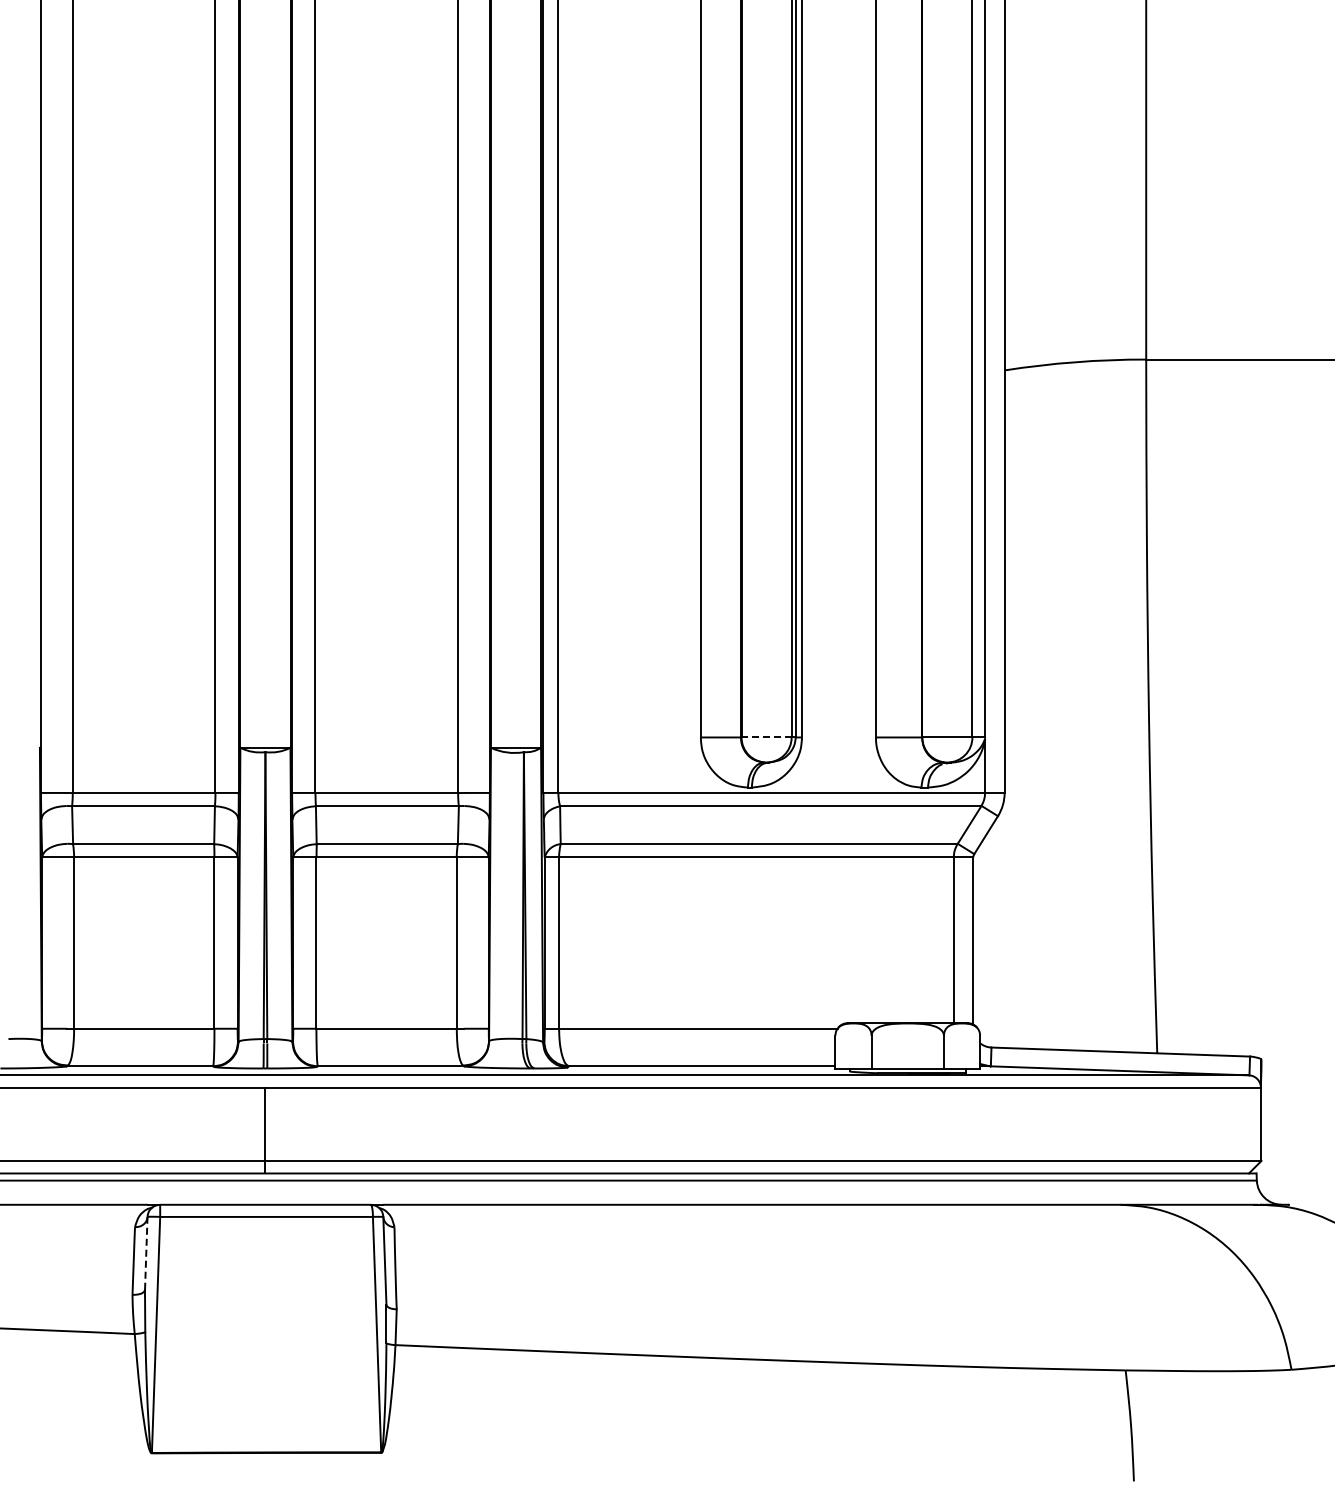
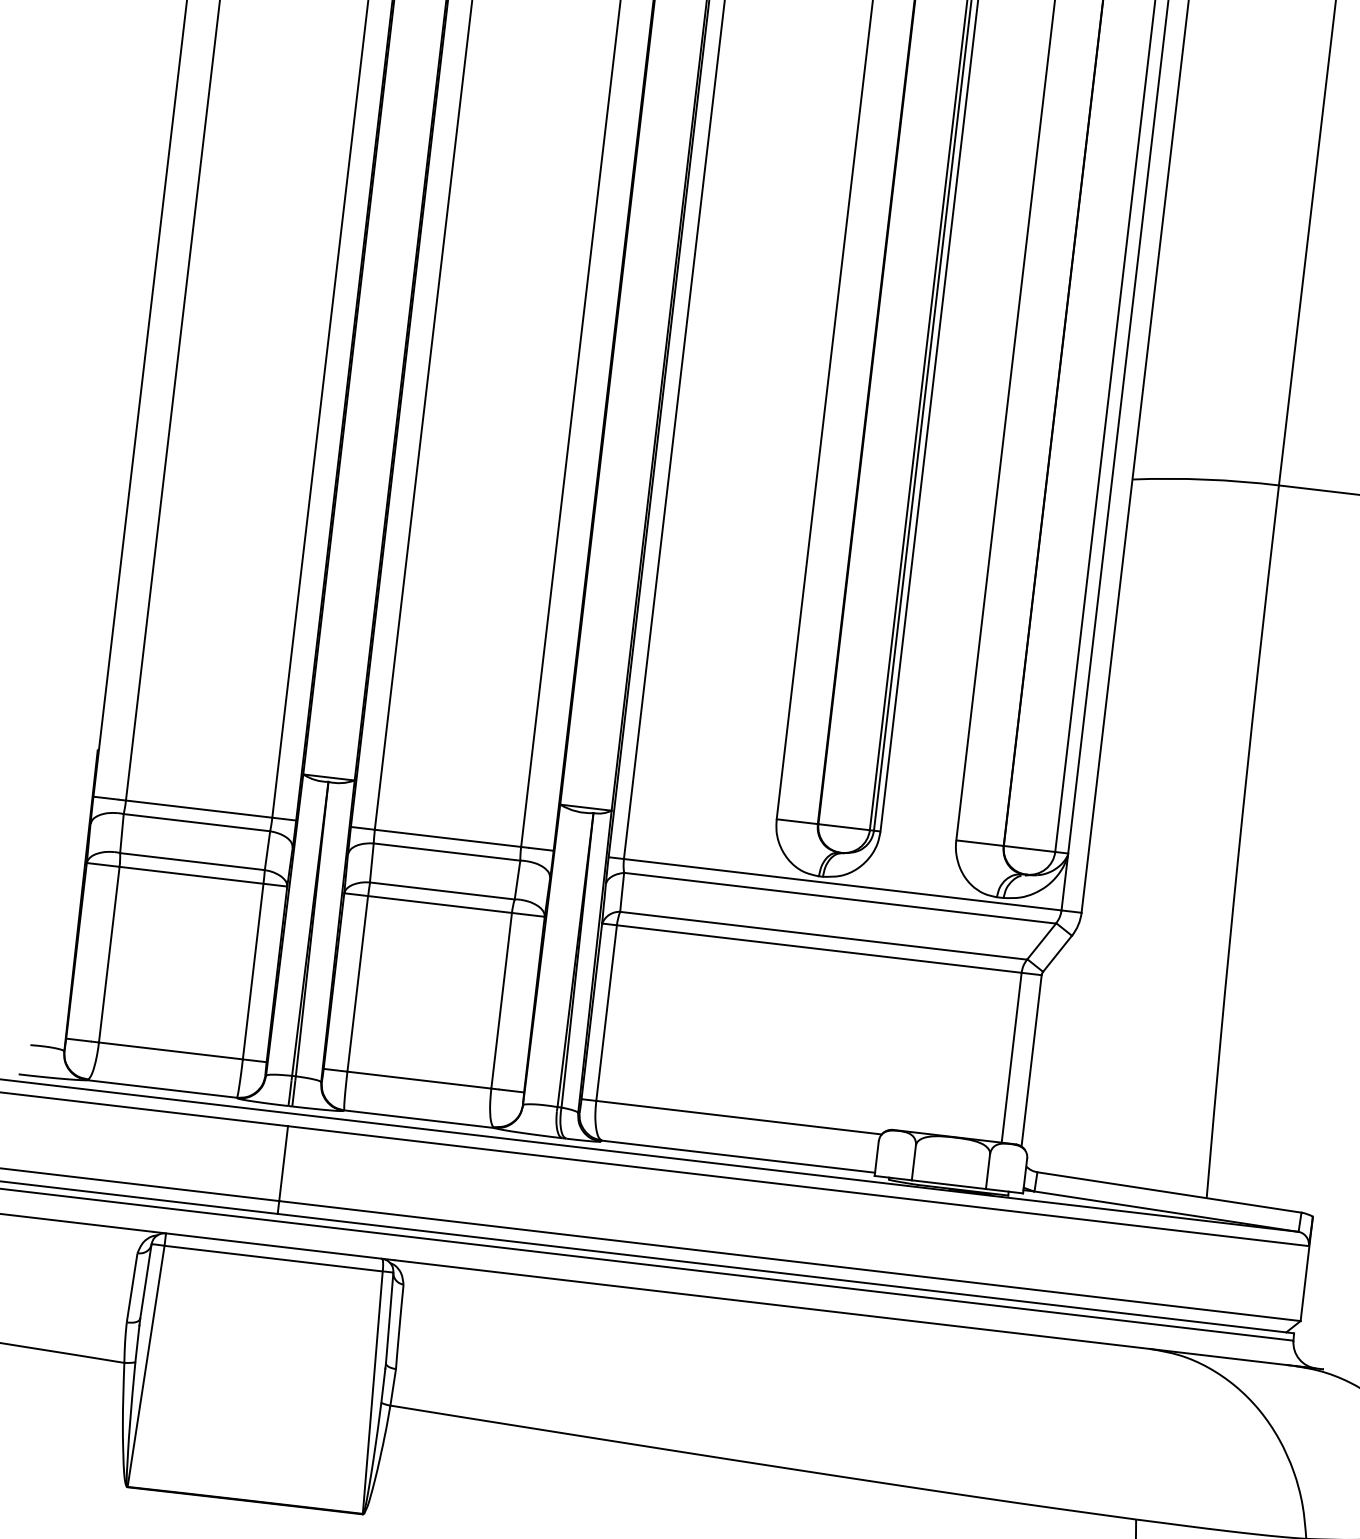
line: (766, 737) -> (844, 827), dashed -> solid
line: (146, 1252) -> (146, 1280), dashed -> solid

